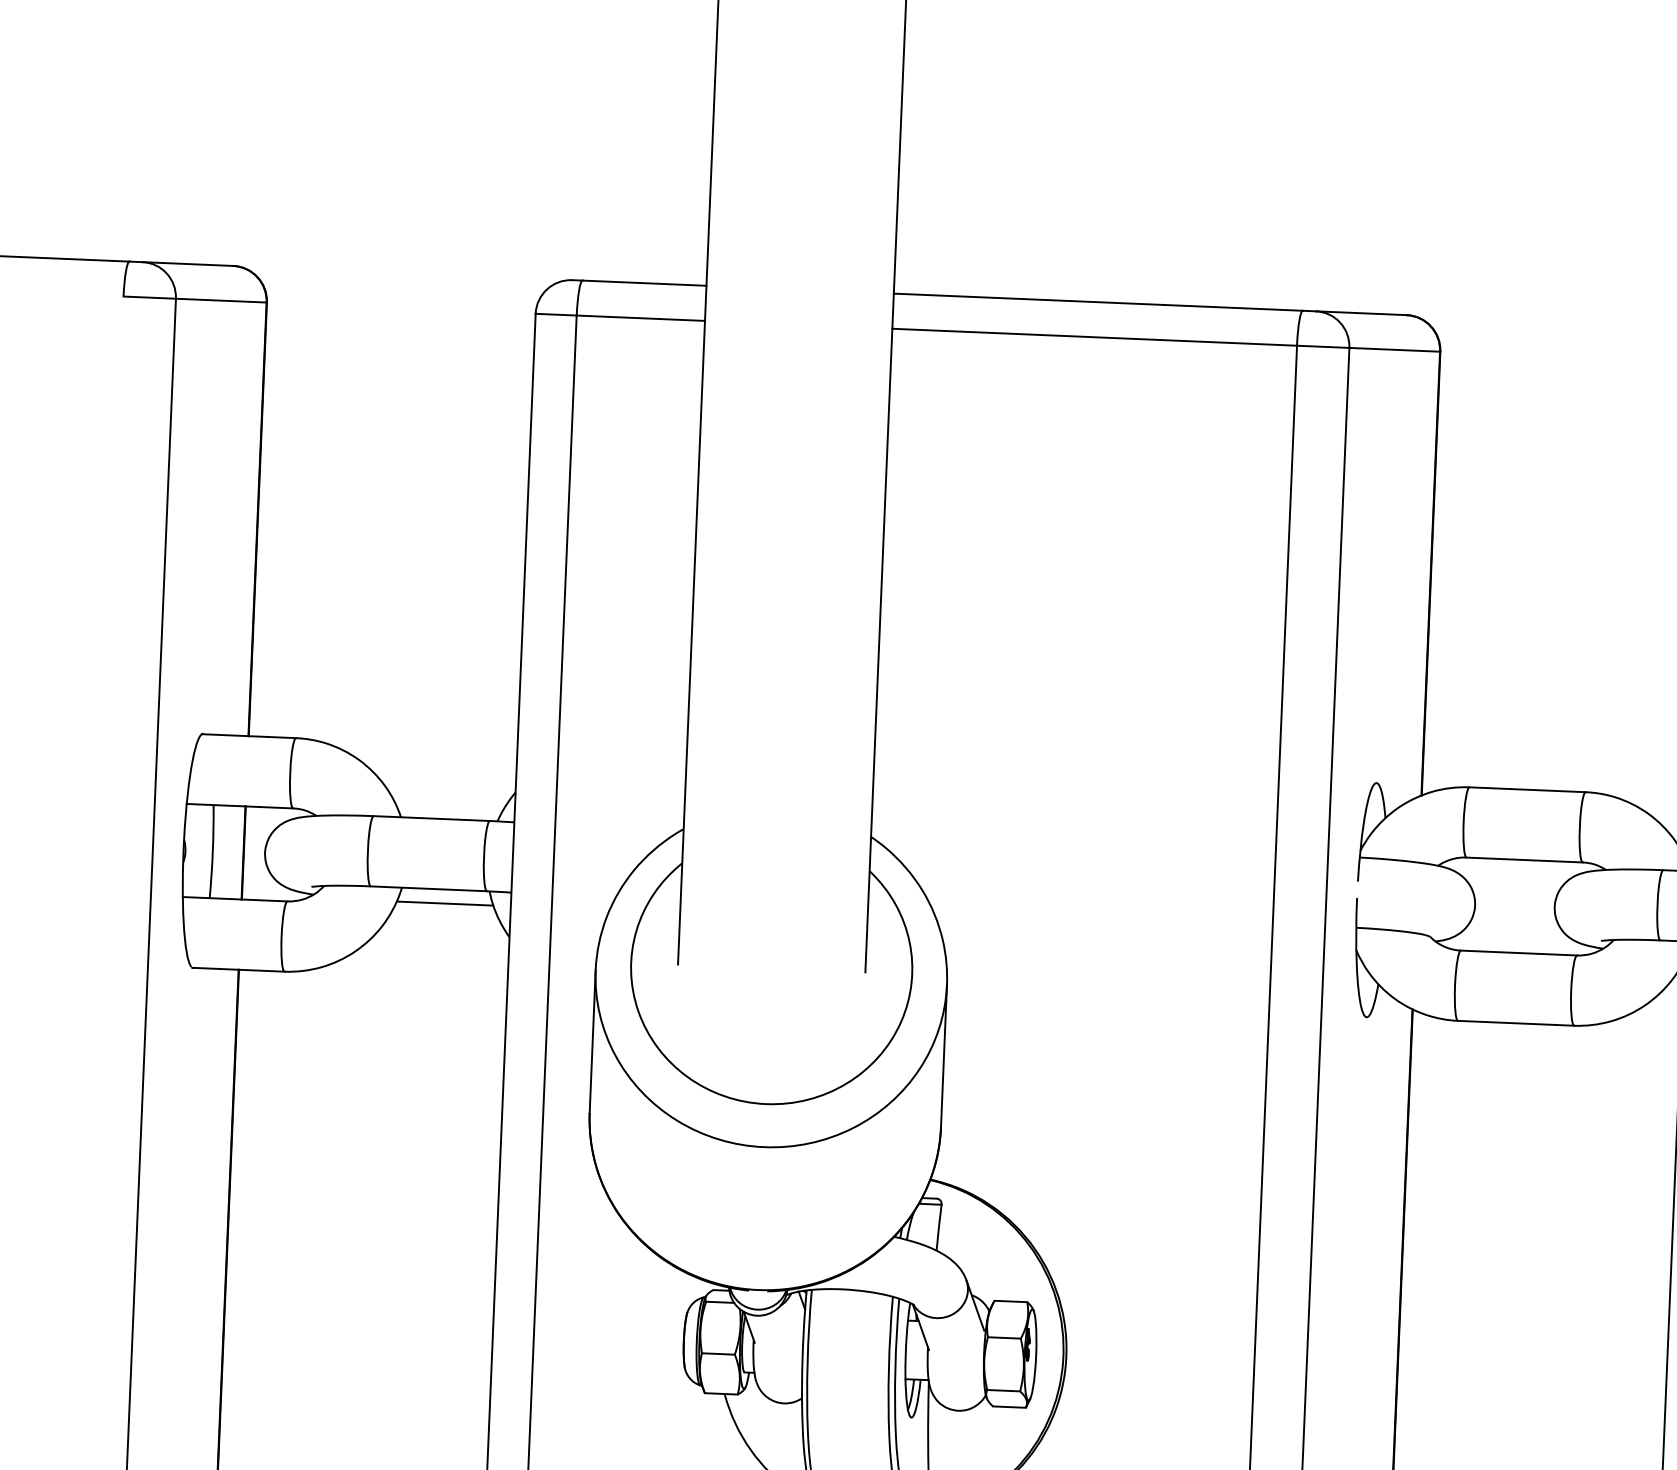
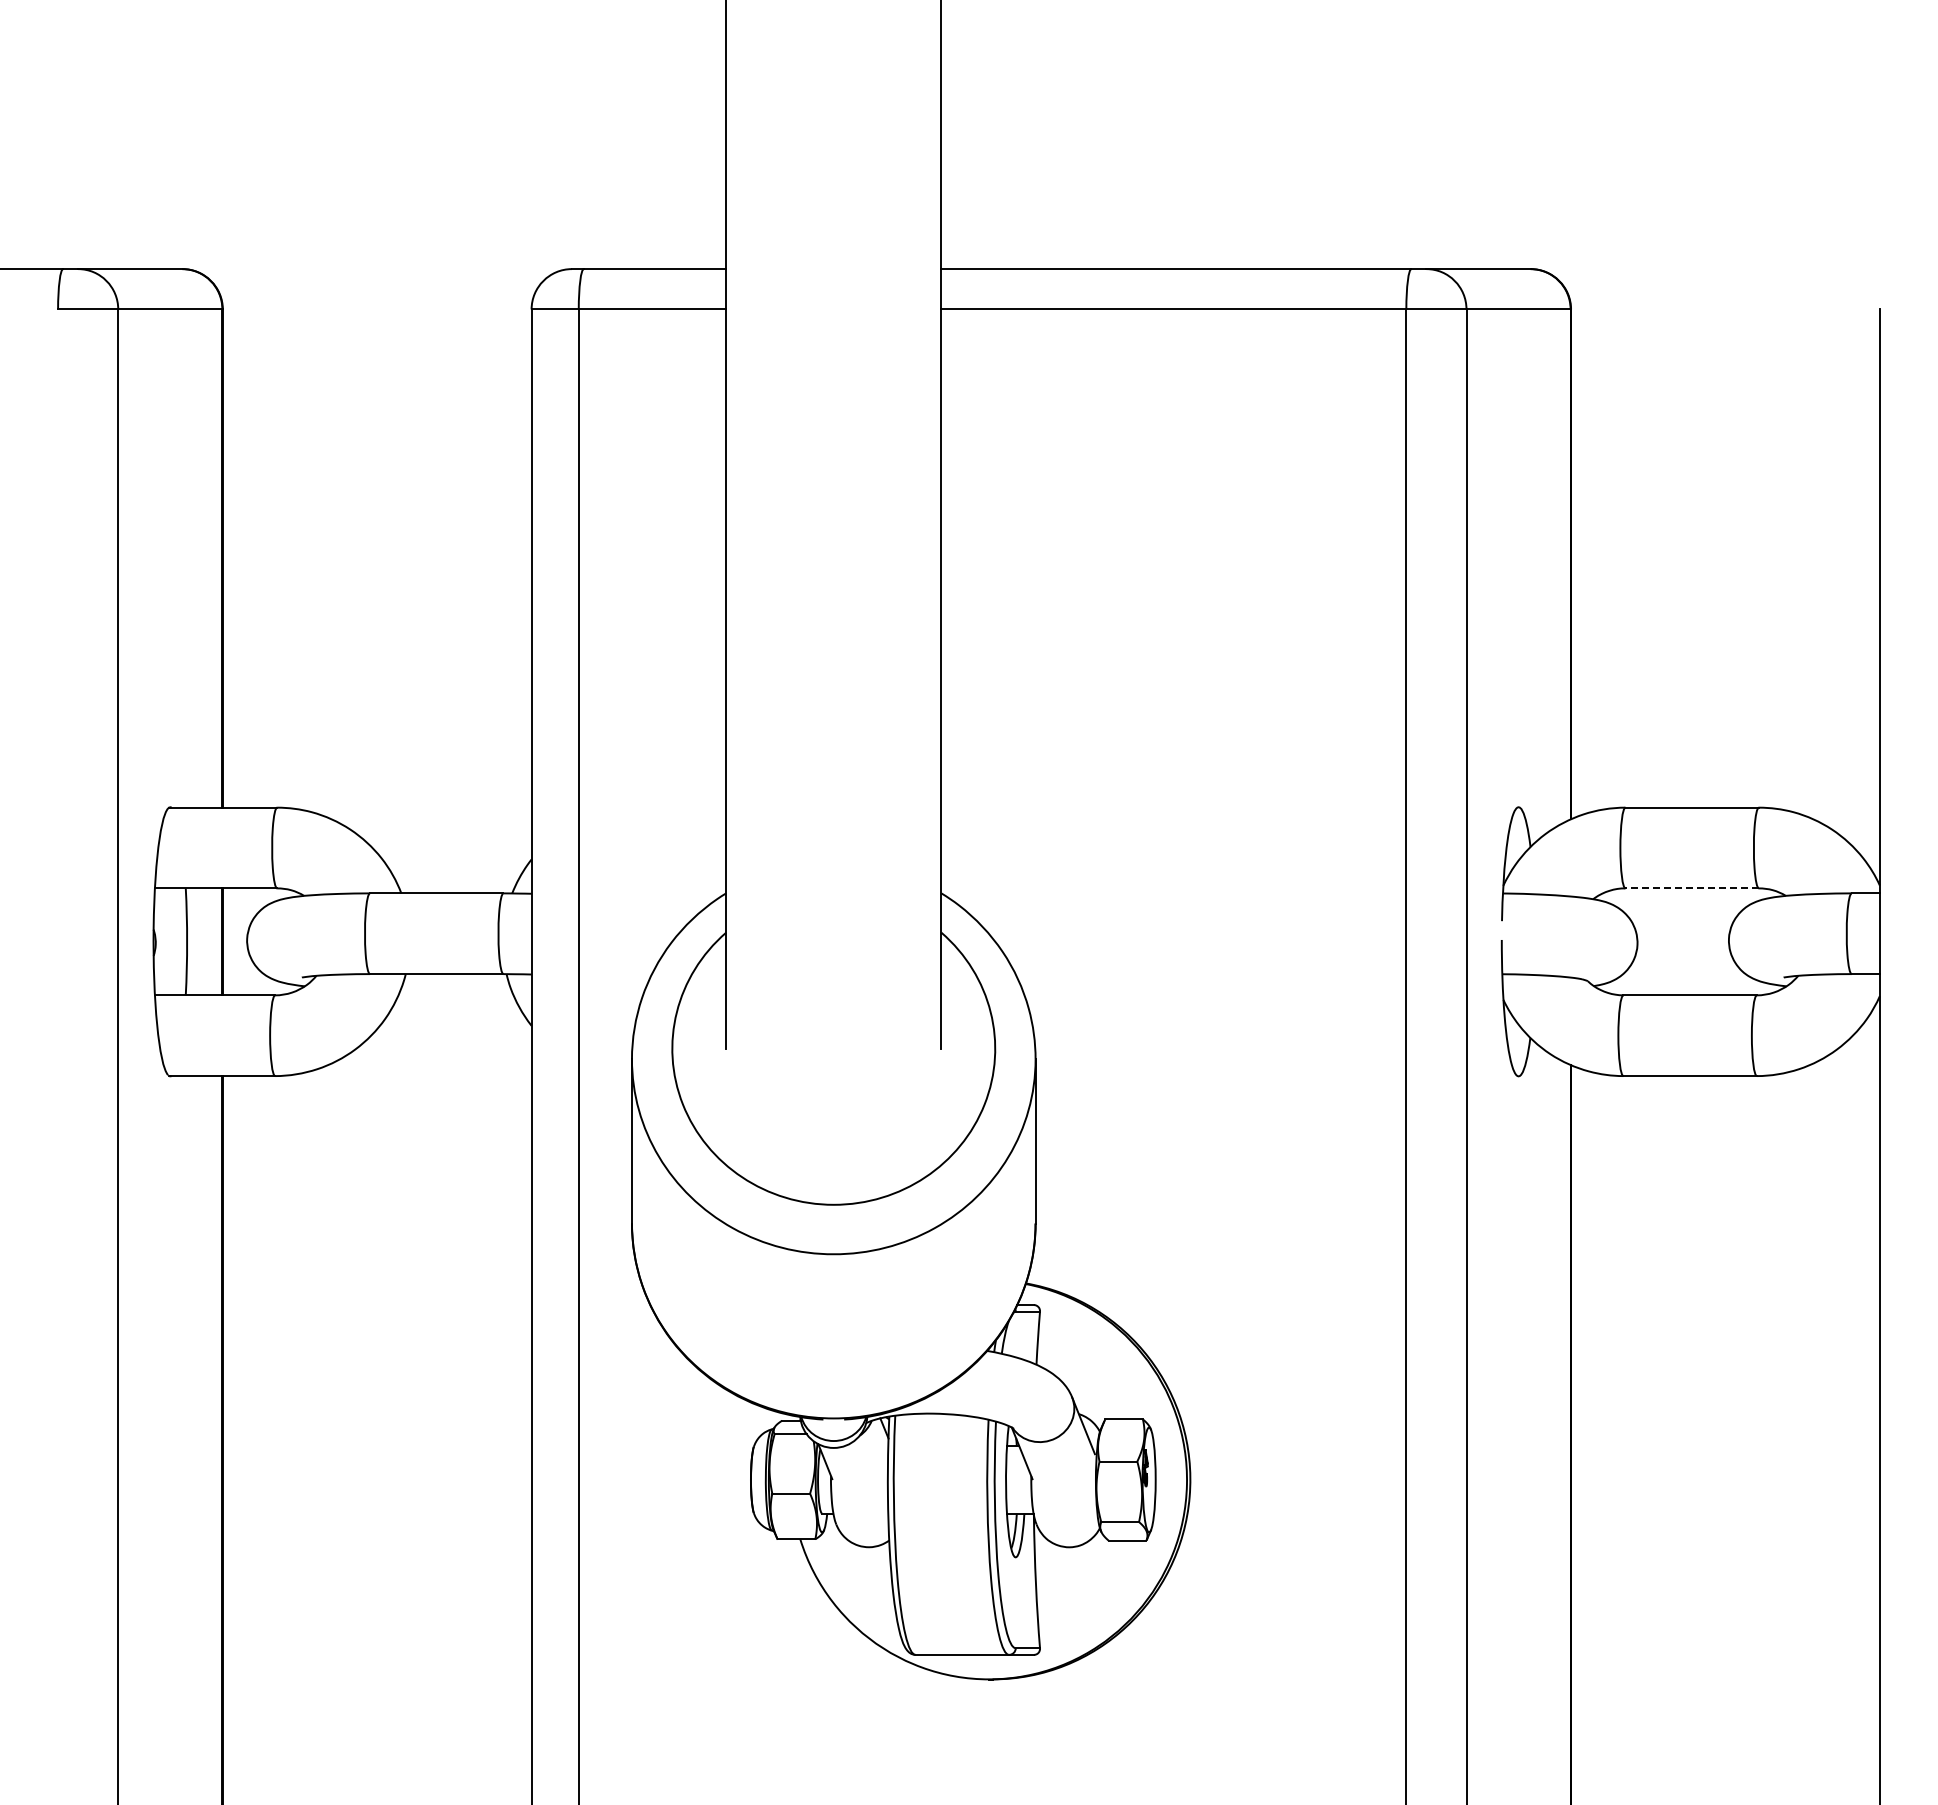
line: (1524, 860) -> (1692, 888), solid -> dashed
line: (444, 903) -> (455, 990), removed

